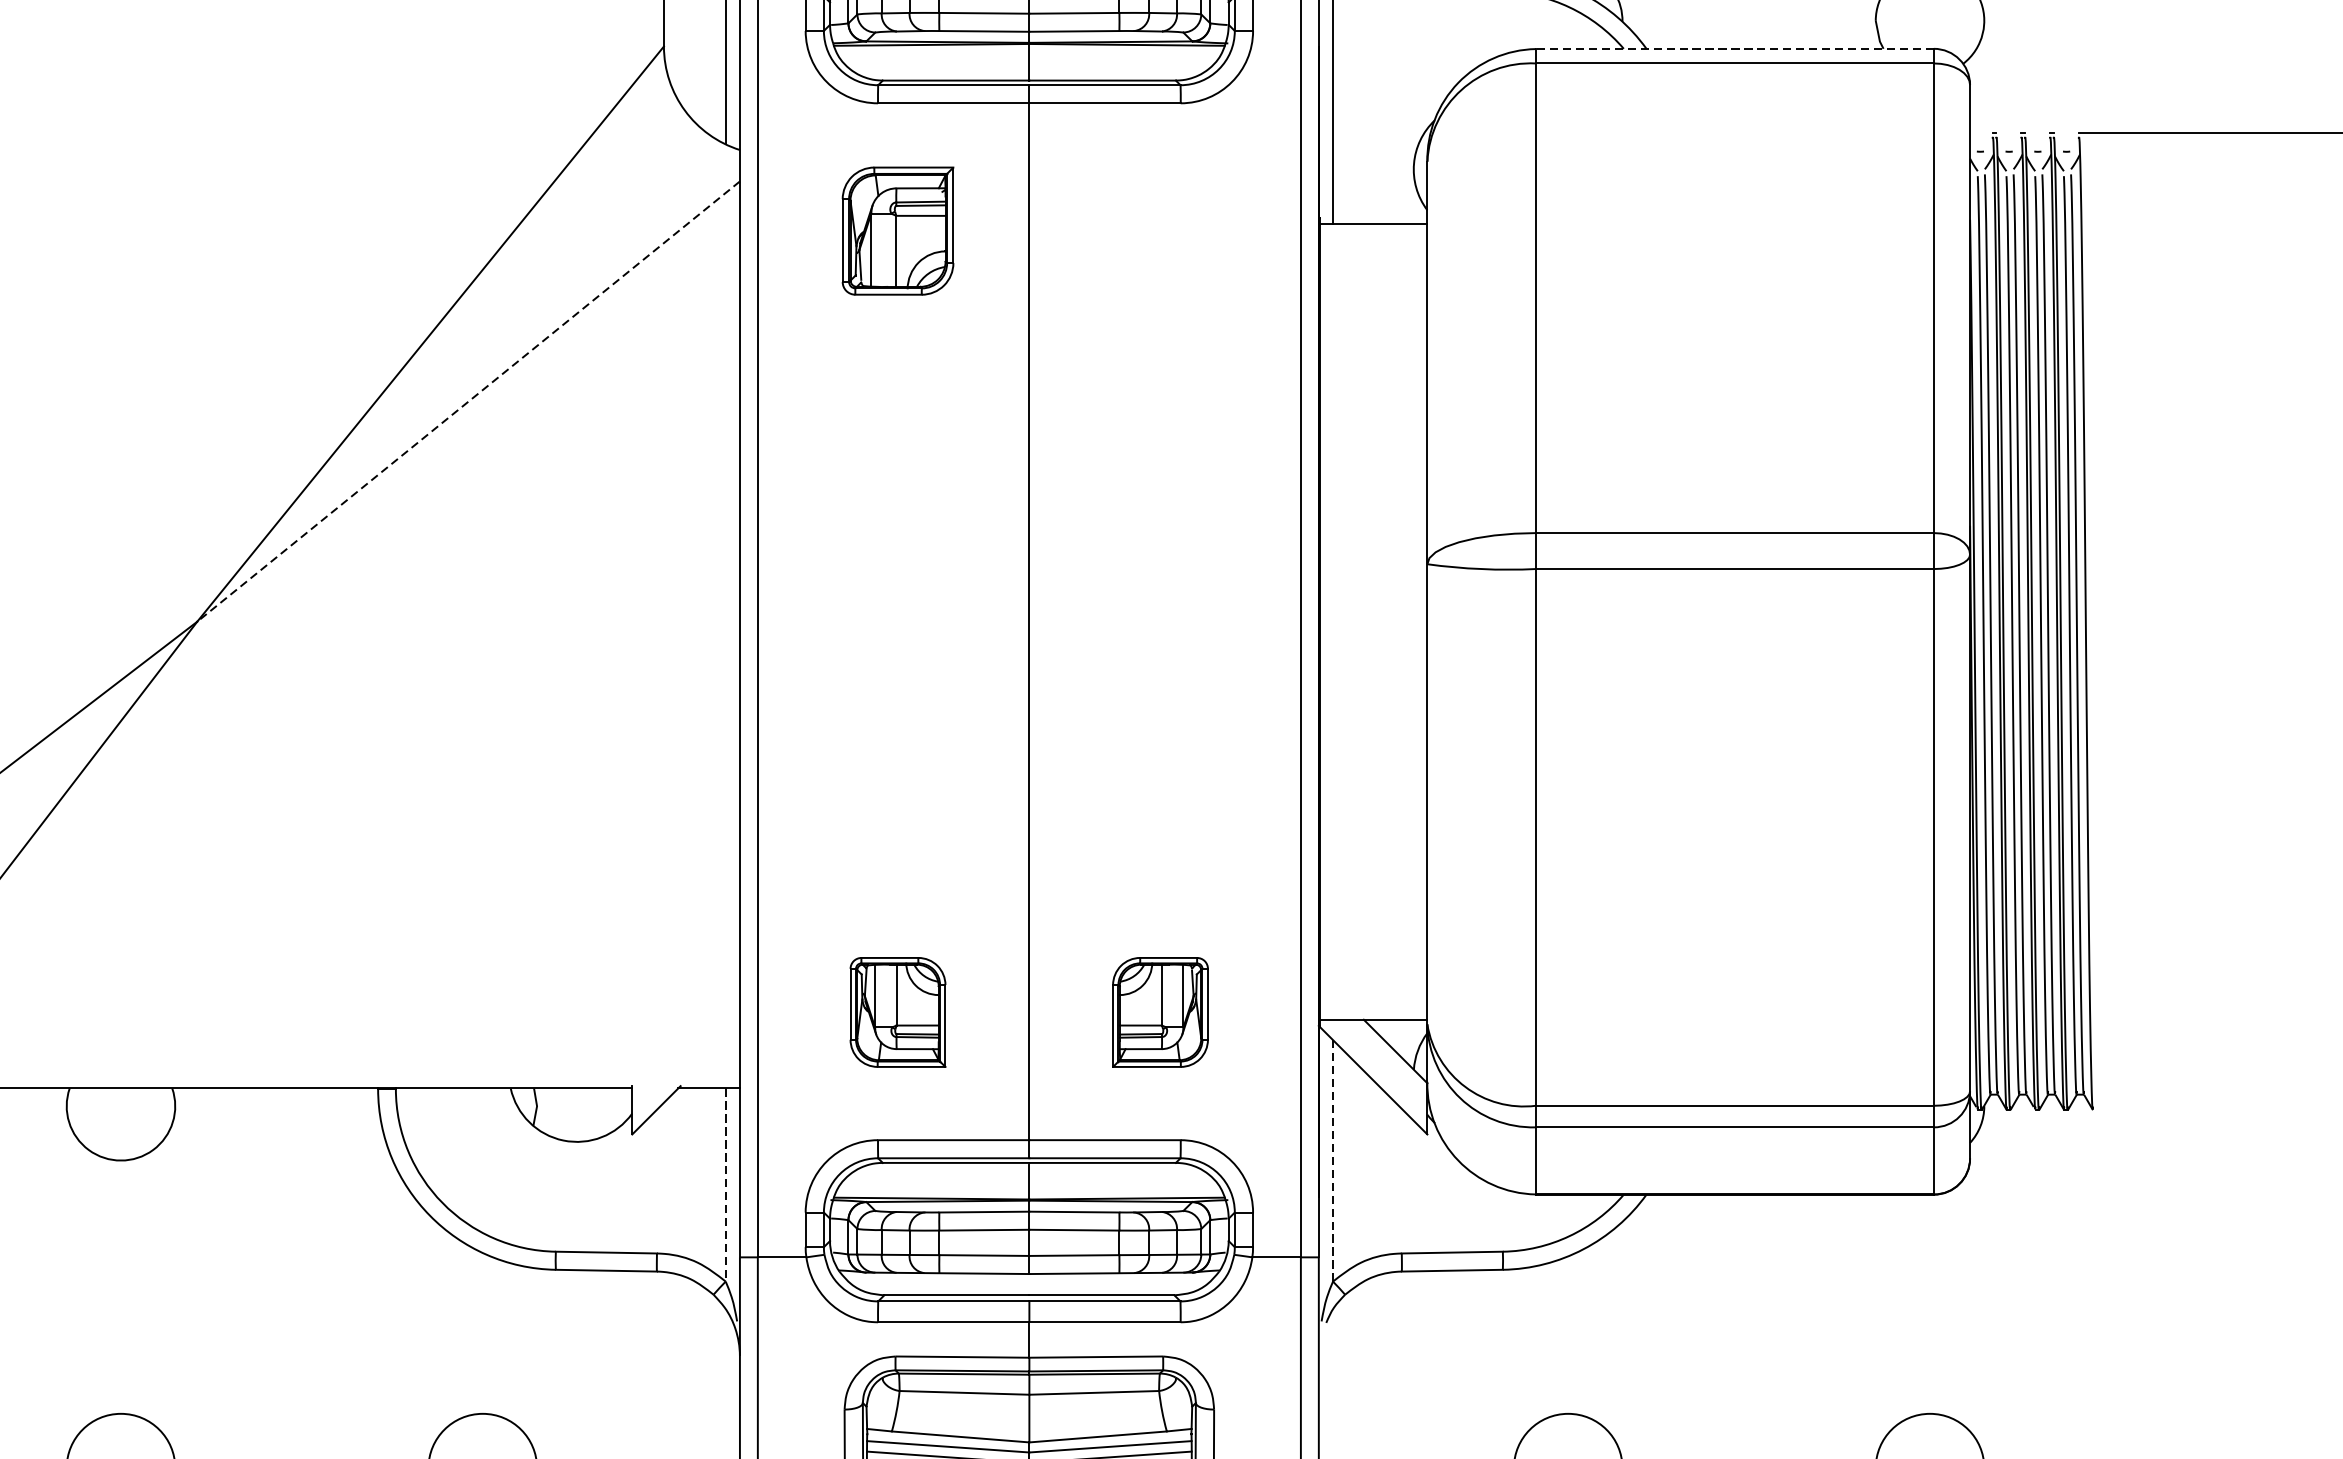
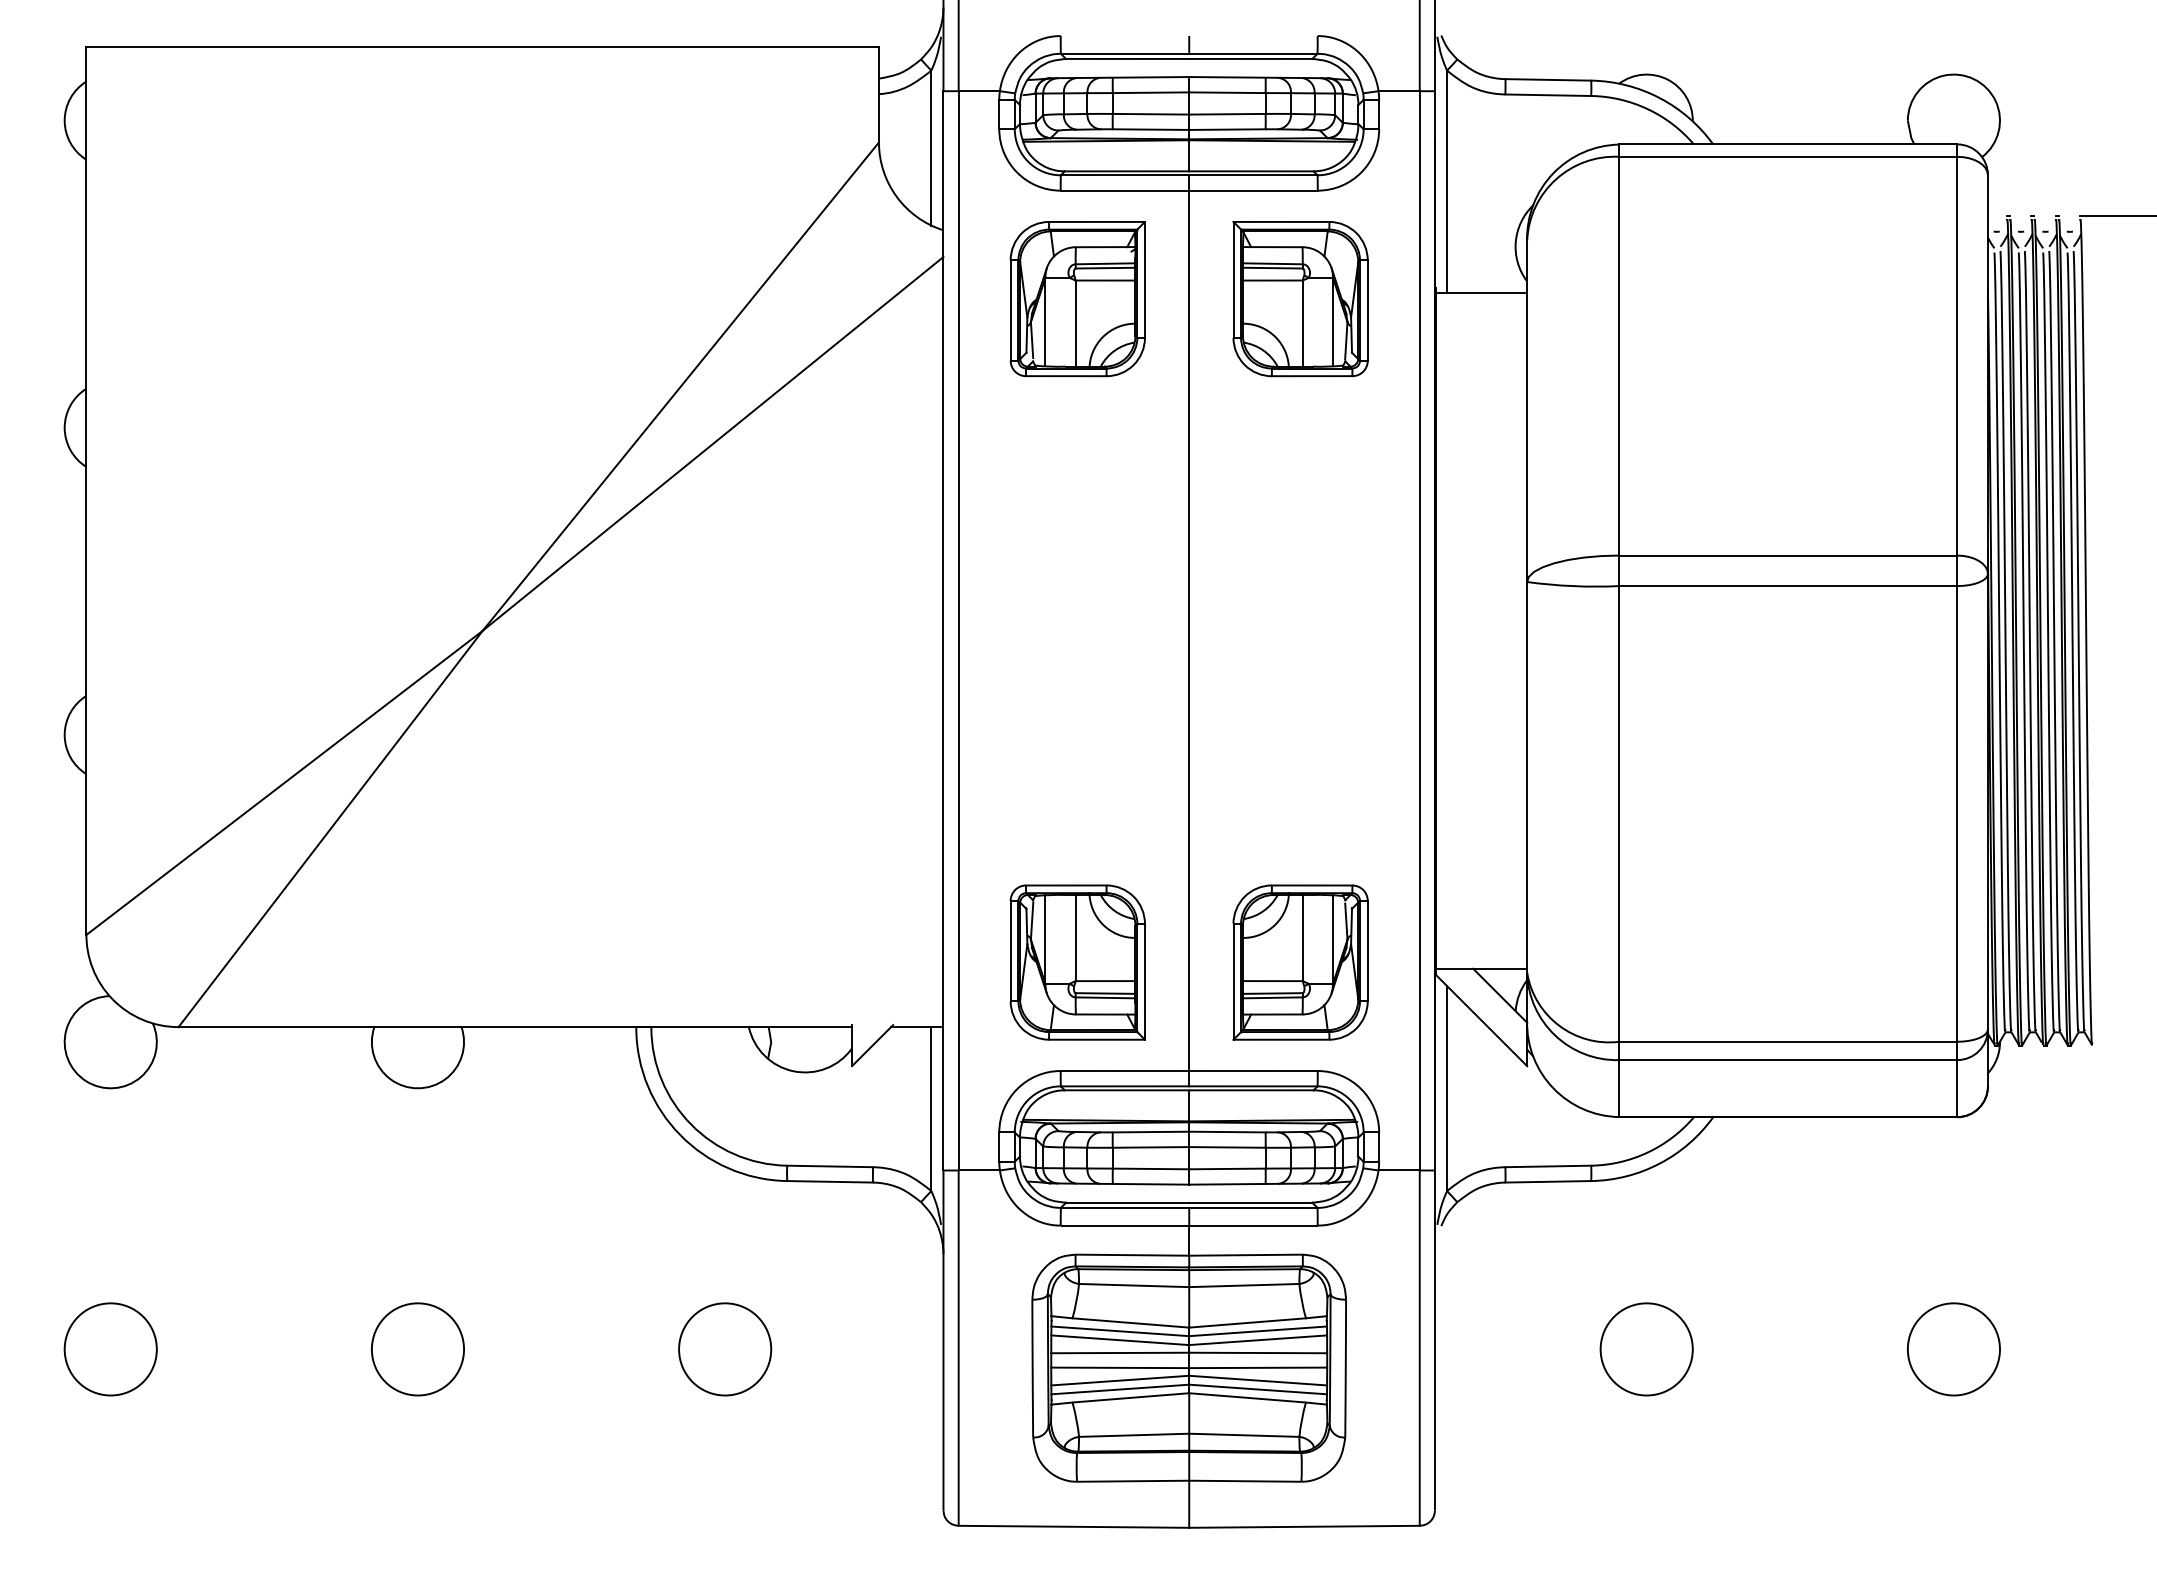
line: (1735, 48) -> (1788, 144), dashed -> solid
part: (897, 231) -> (1077, 299), size x1.43
part: (1160, 231) -> (1300, 299), added
line: (469, 401) -> (713, 443), dashed -> solid
part: (897, 1012) -> (1077, 962), size x1.67
part: (1160, 1012) -> (1300, 962), size x1.67
line: (1333, 1161) -> (1447, 1089), dashed -> solid
line: (725, 1185) -> (931, 1109), dashed -> solid

